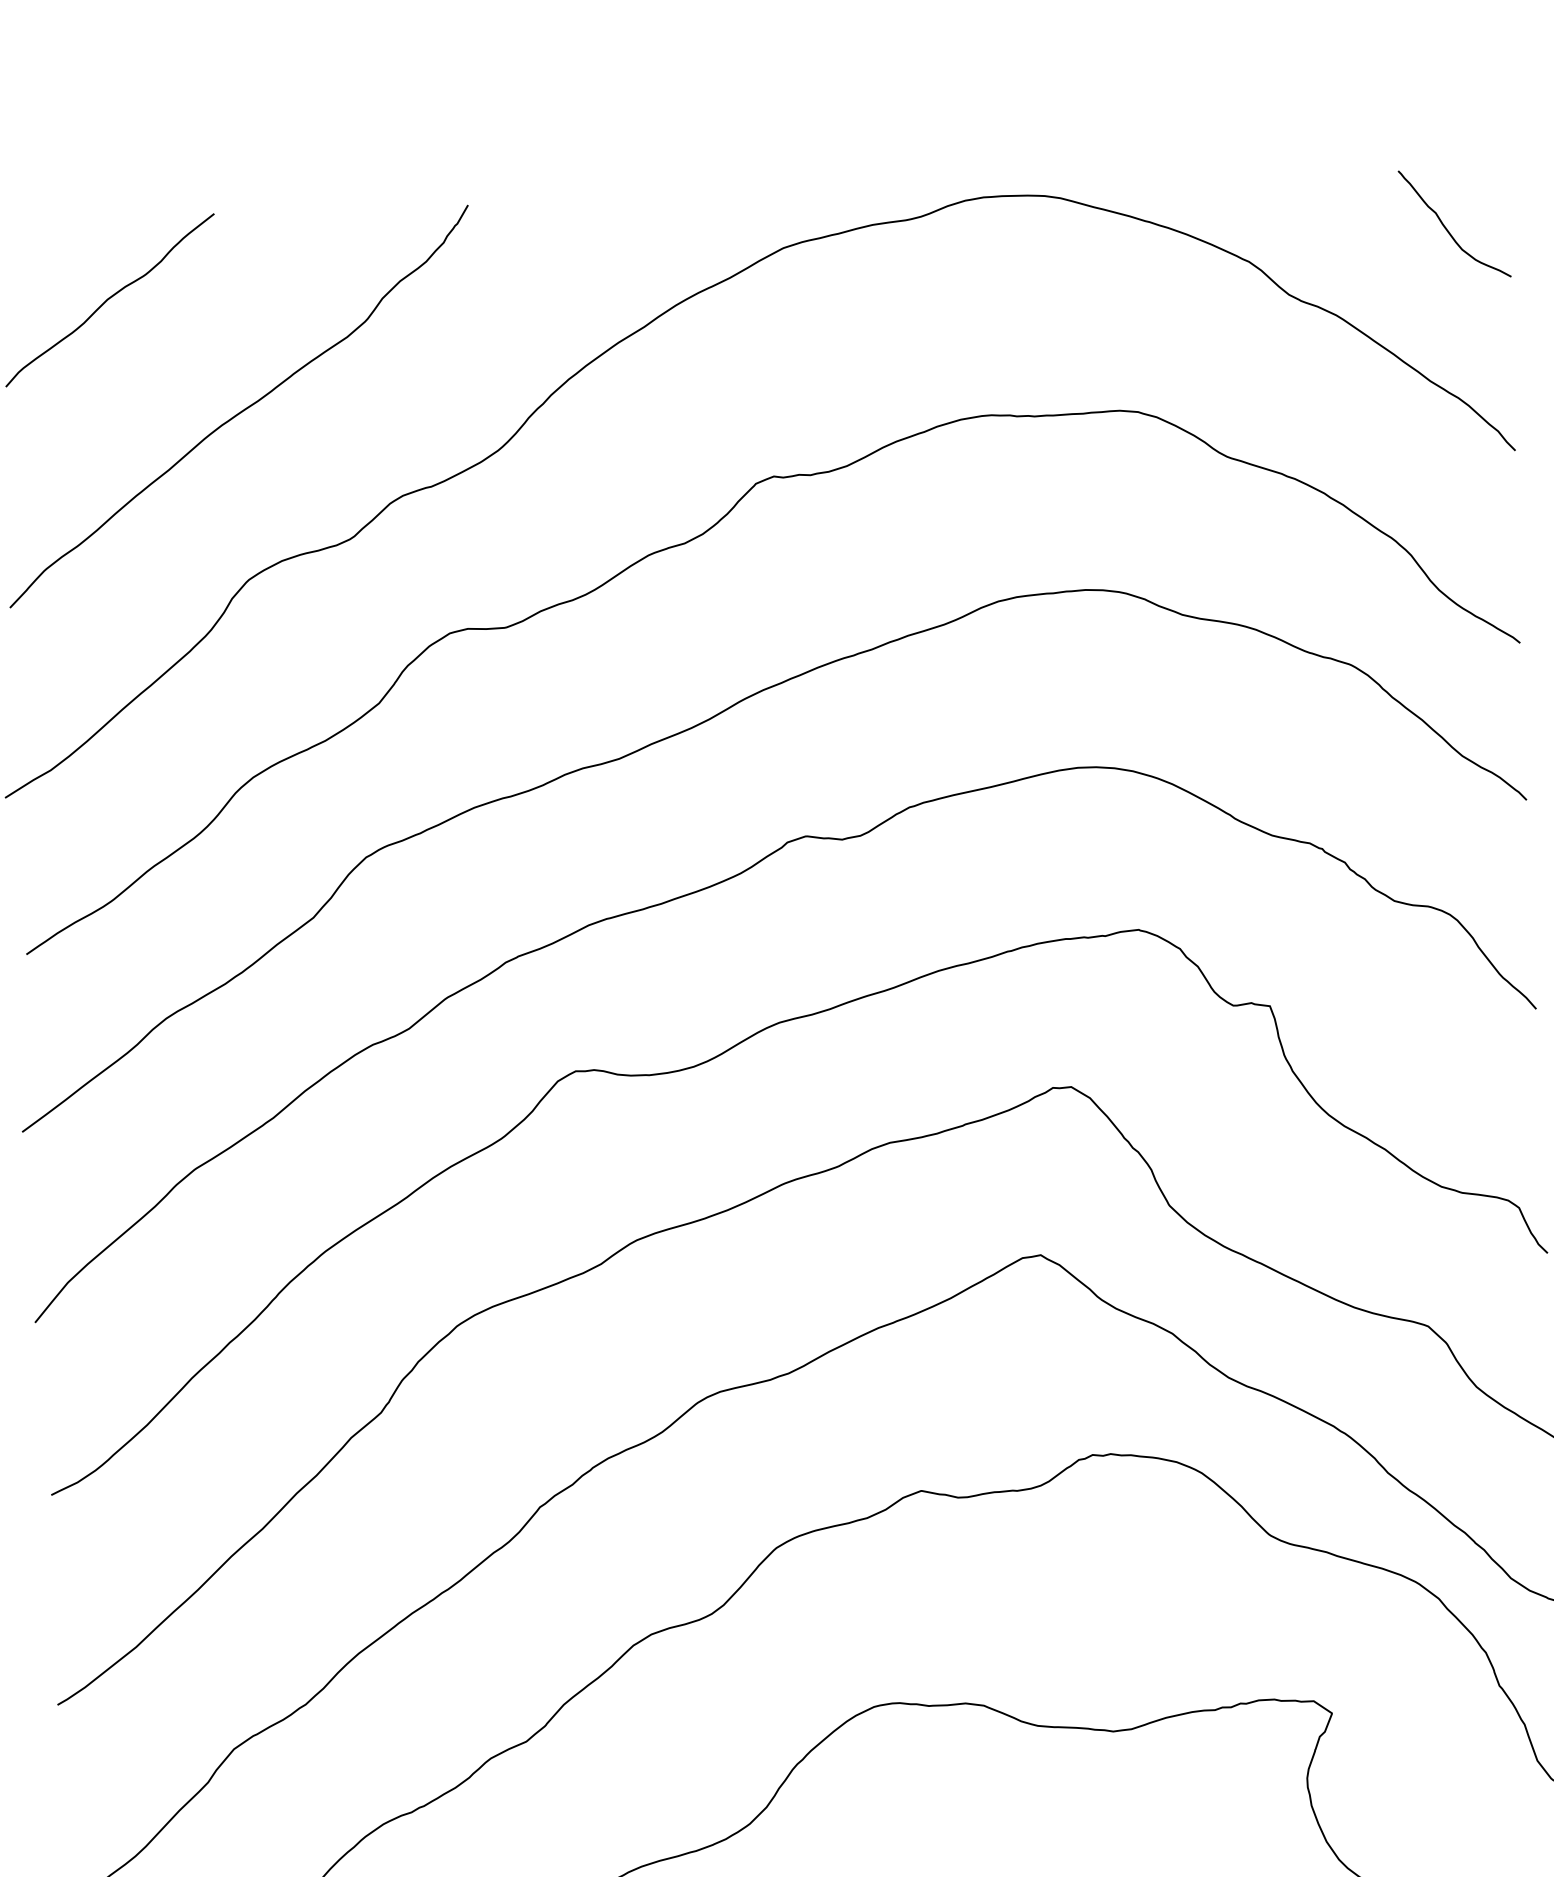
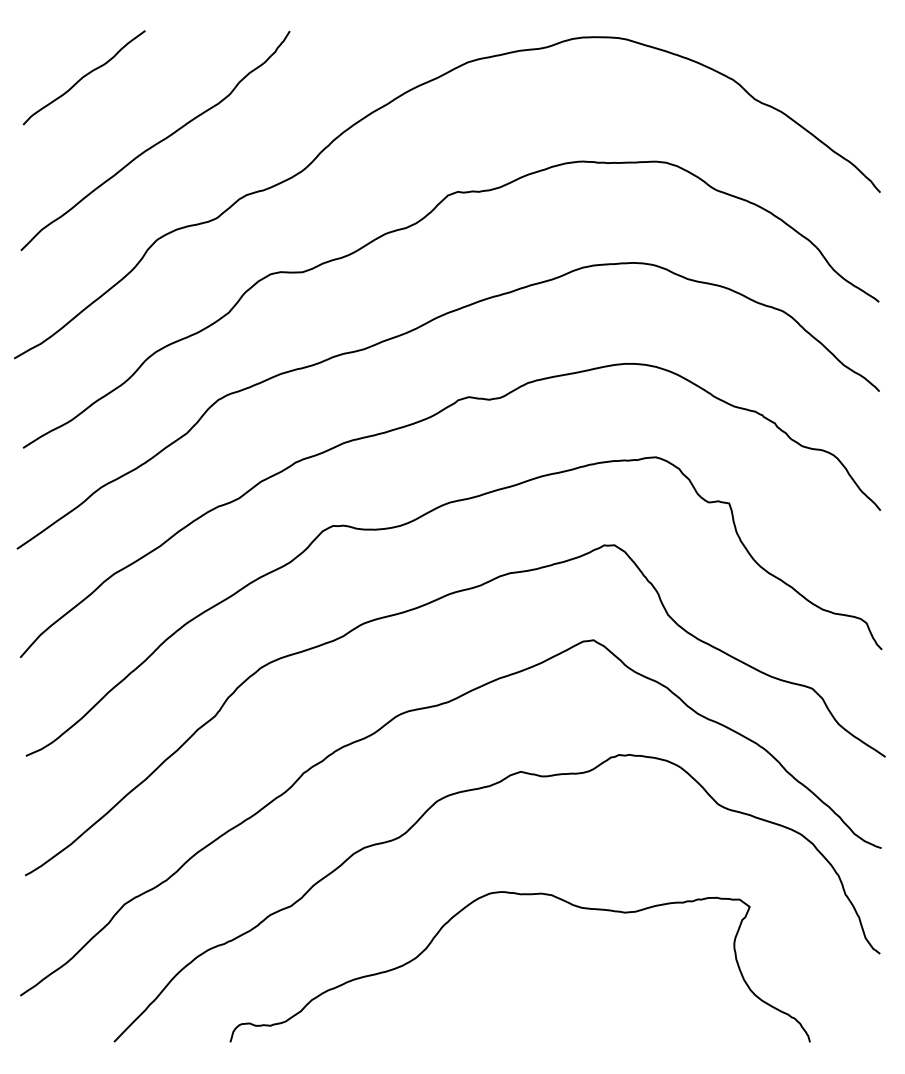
curve: (1449, 229) -> (847, 65), removed

